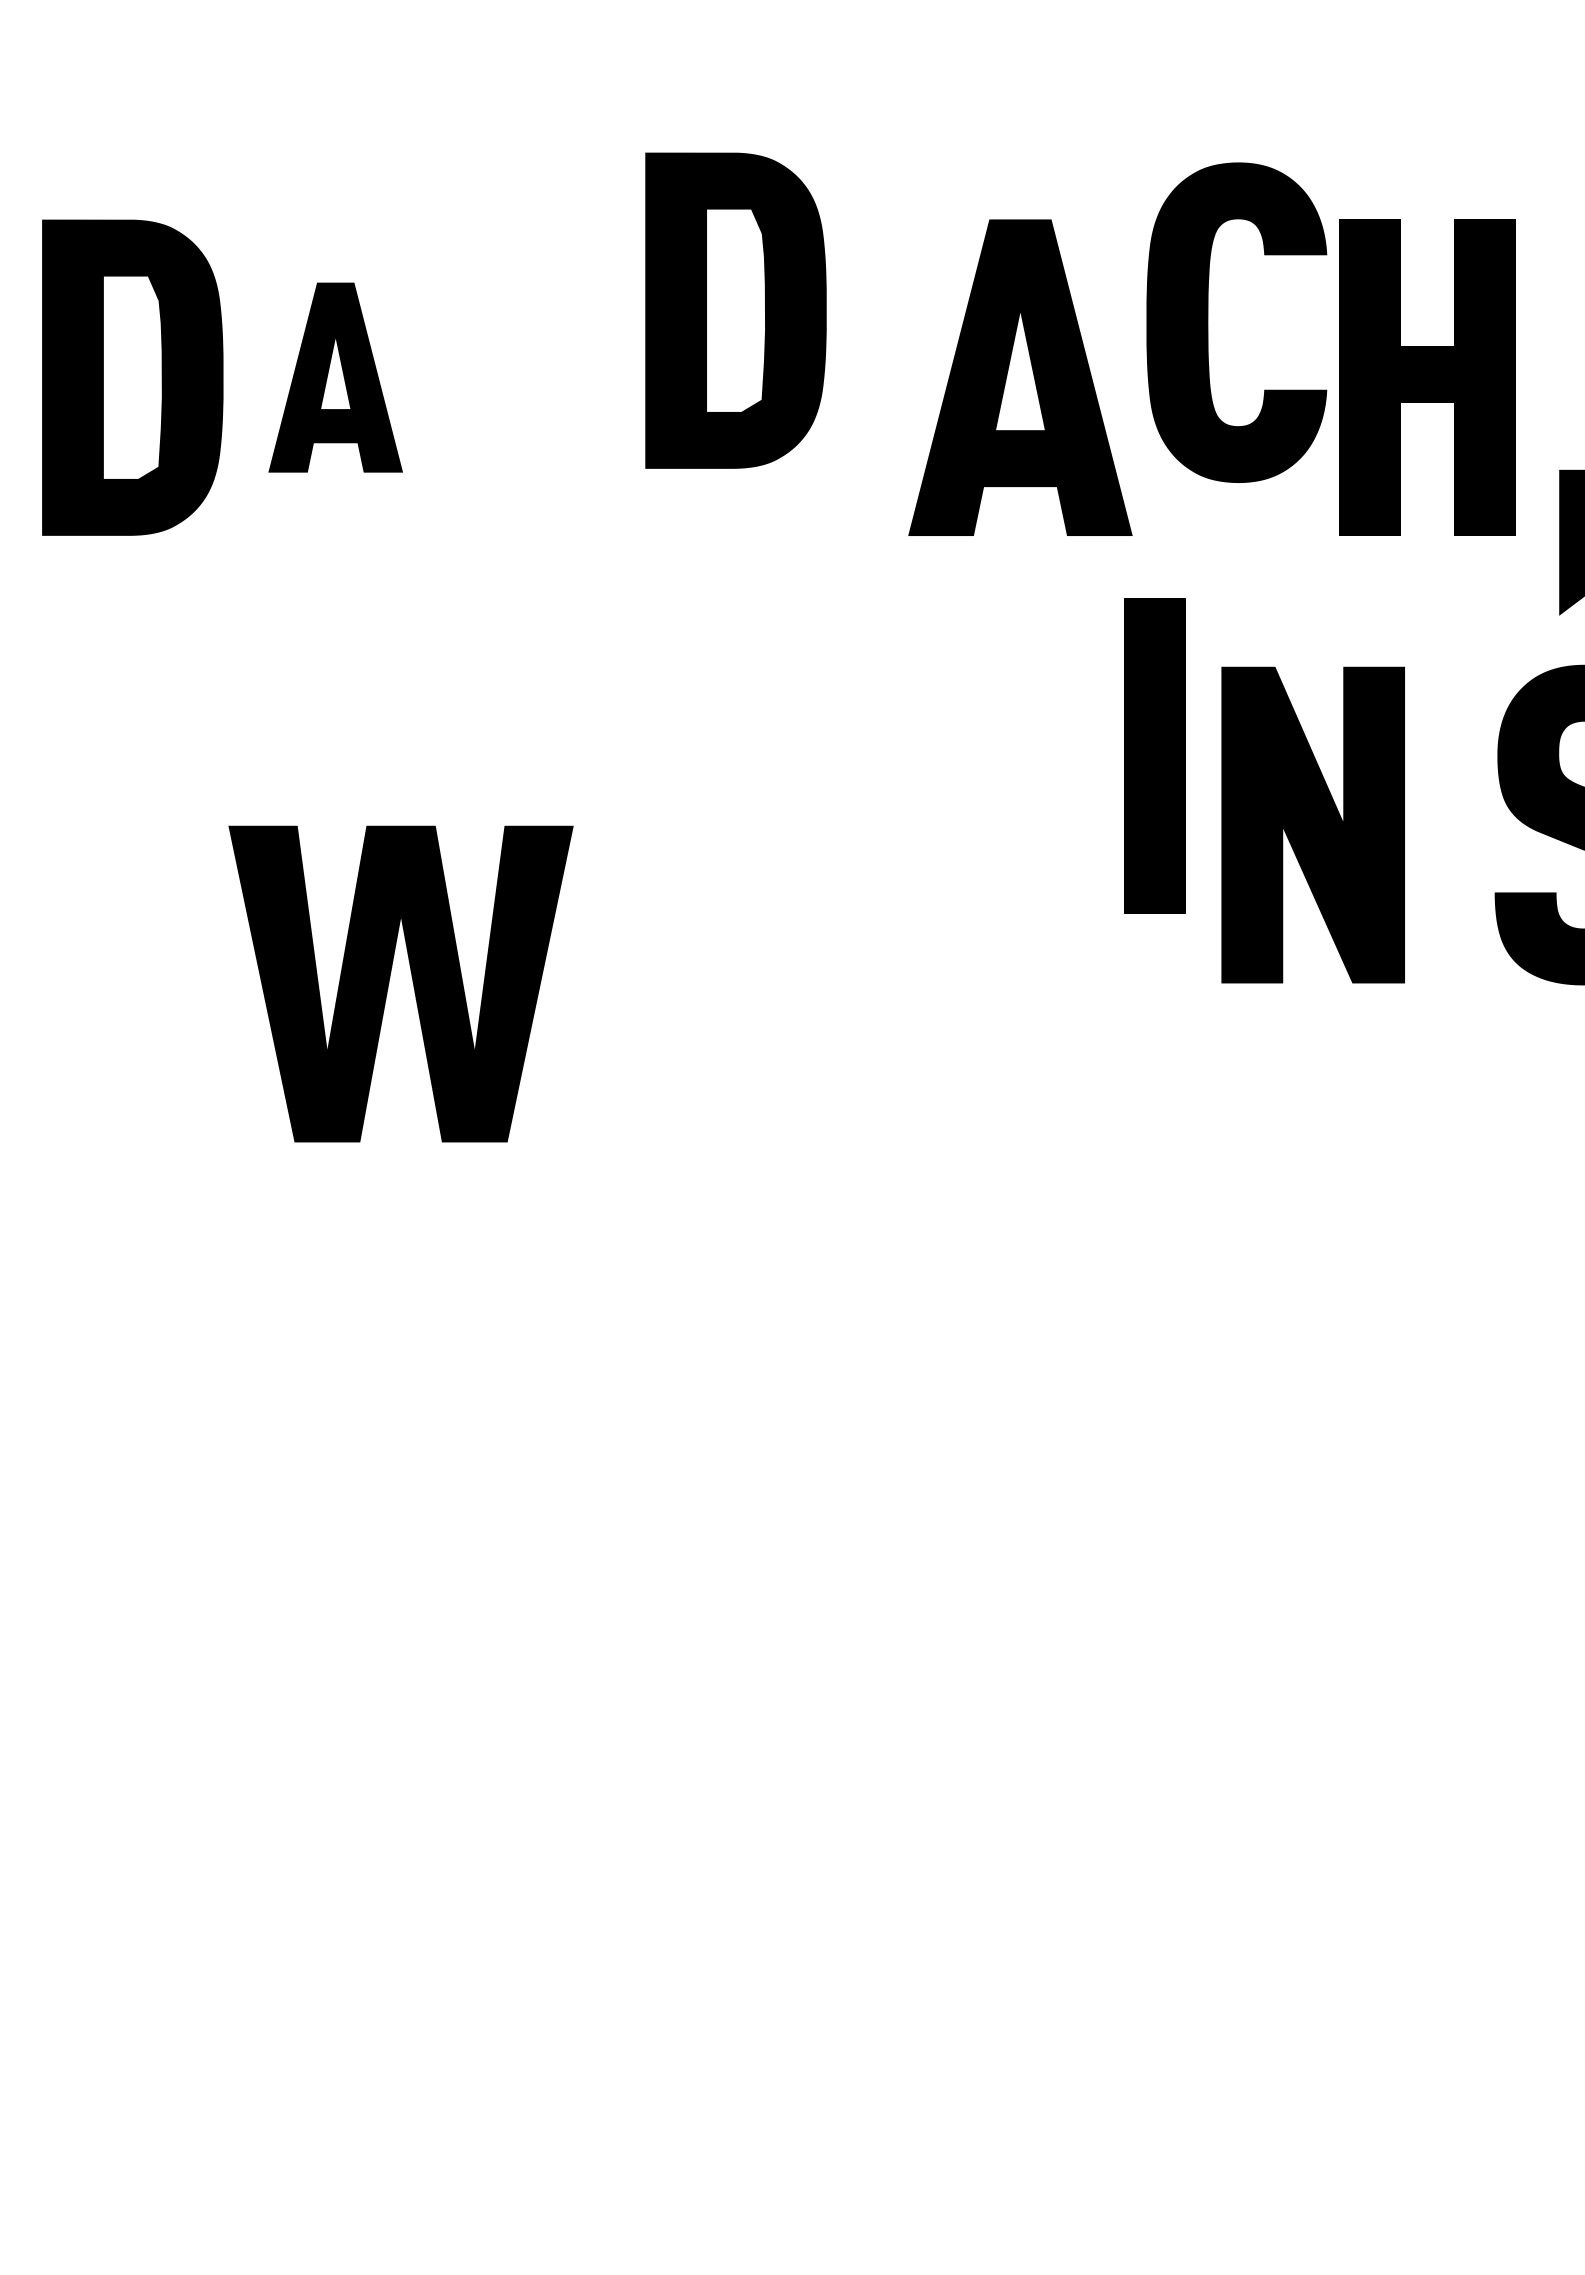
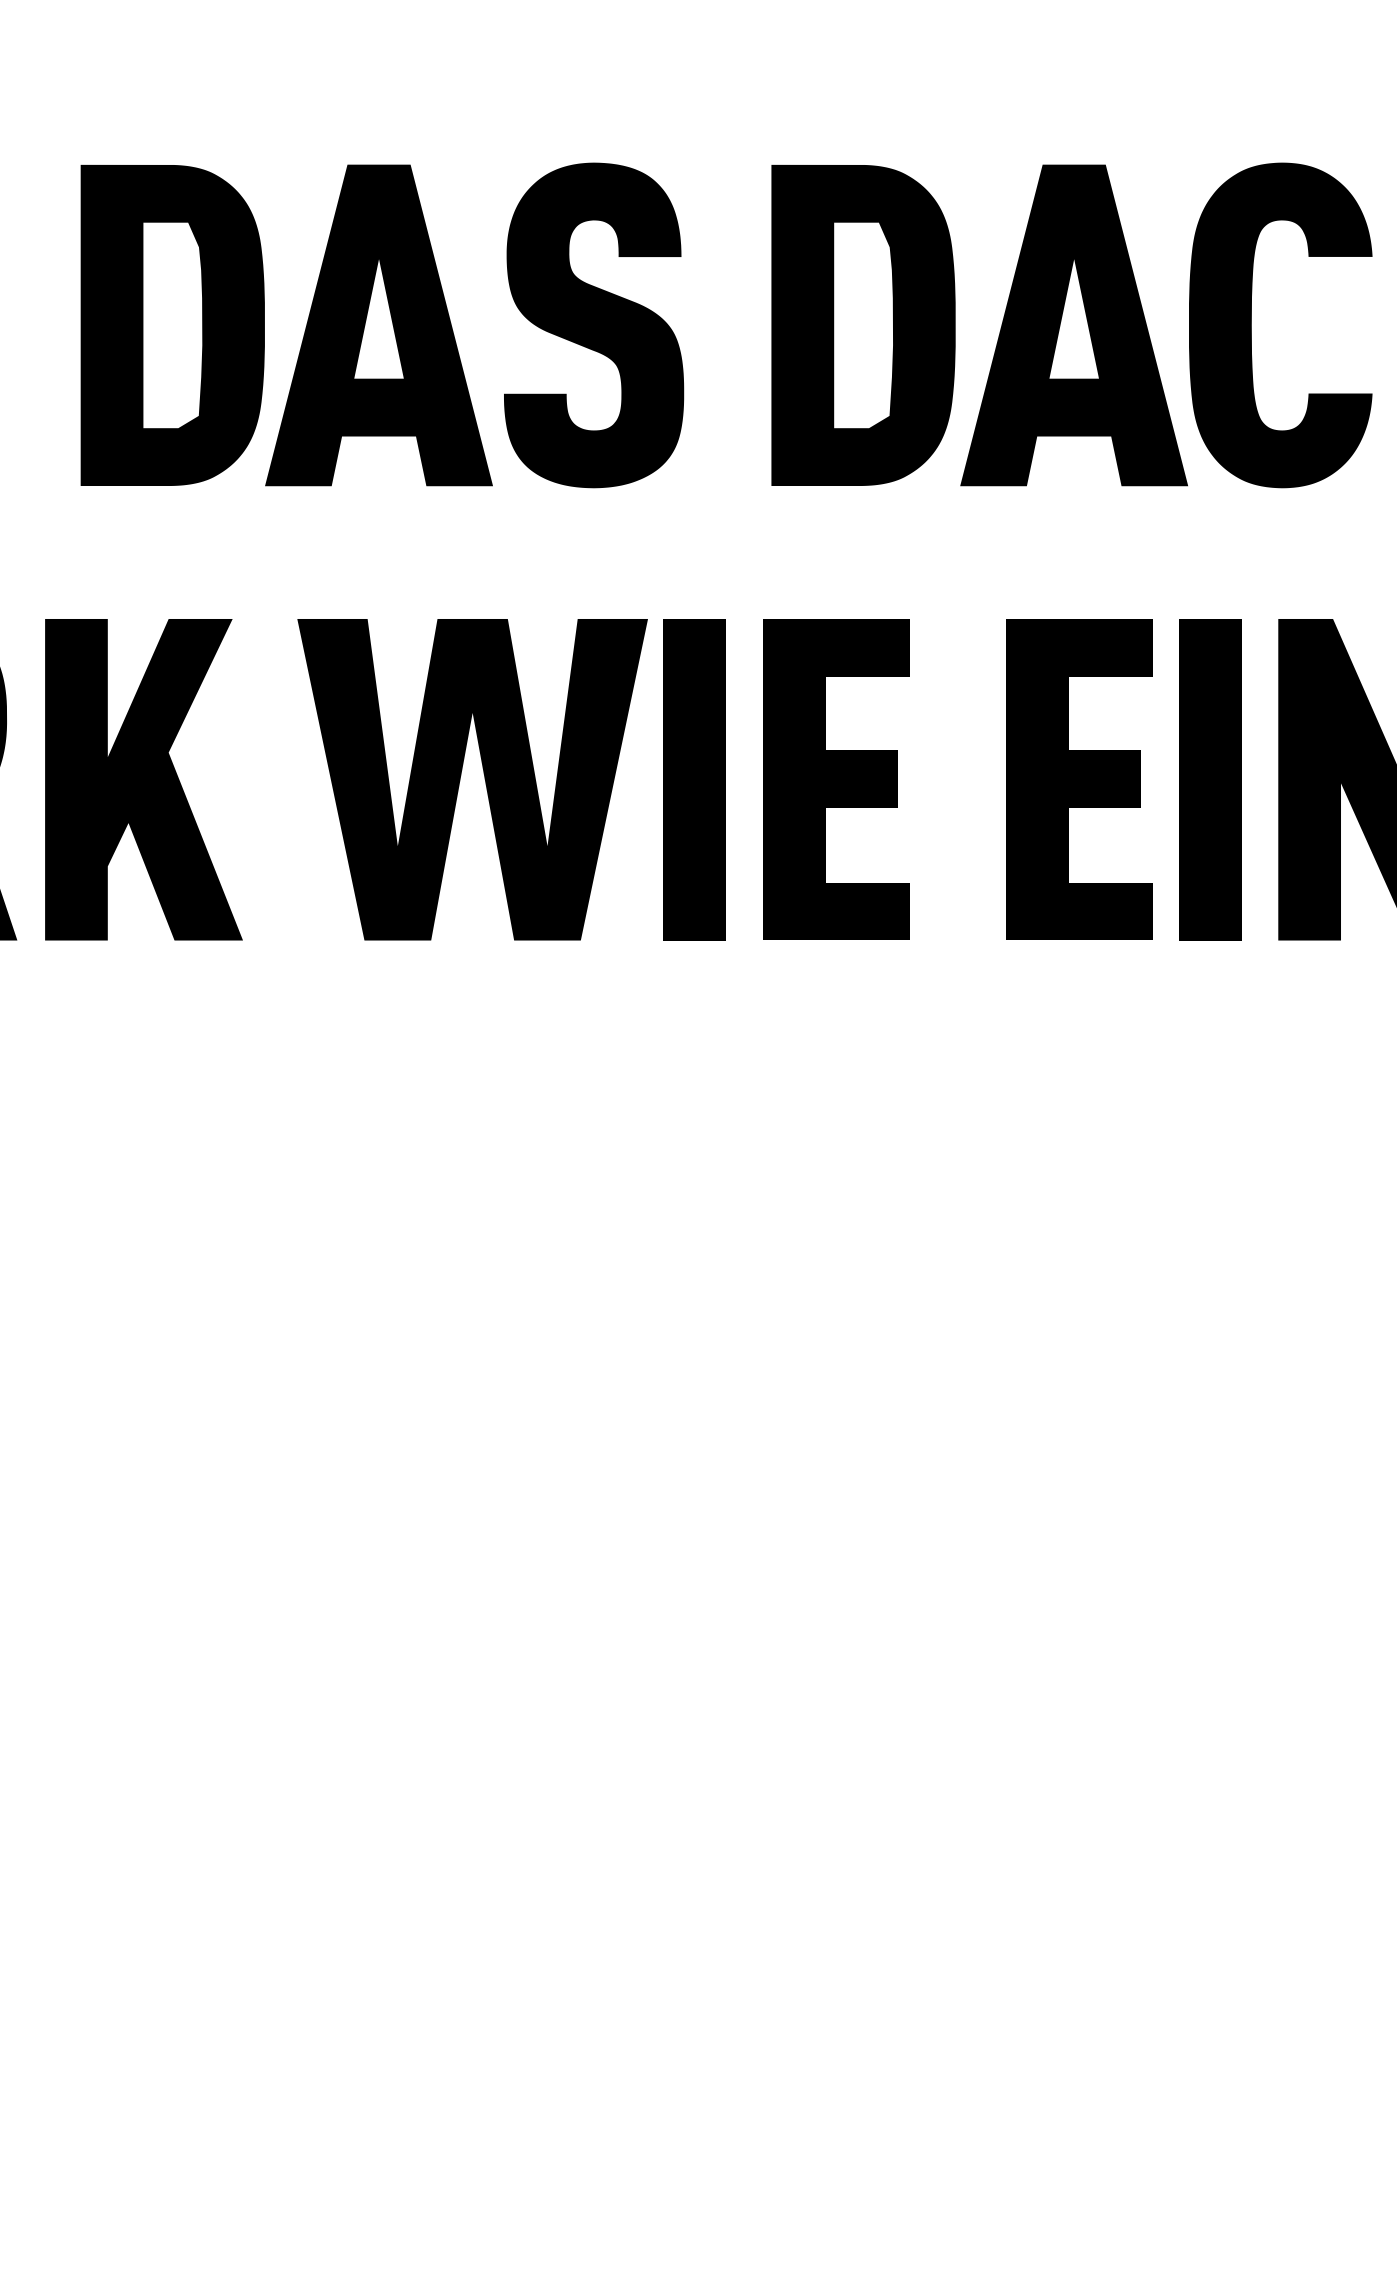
part: (735, 310) -> (863, 325), moved
part: (1208, 322) -> (1251, 325), moved
part: (335, 377) -> (378, 325), size x1.67
fill: (547, 377) -> (593, 325), added
part: (1154, 755) -> (1210, 779), moved
fill: (104, 824) -> (144, 779), added
fill: (646, 824) -> (694, 779), added
part: (786, 824) -> (836, 779), added
fill: (1025, 825) -> (1079, 780), added
part: (389, 983) -> (460, 779), moved

